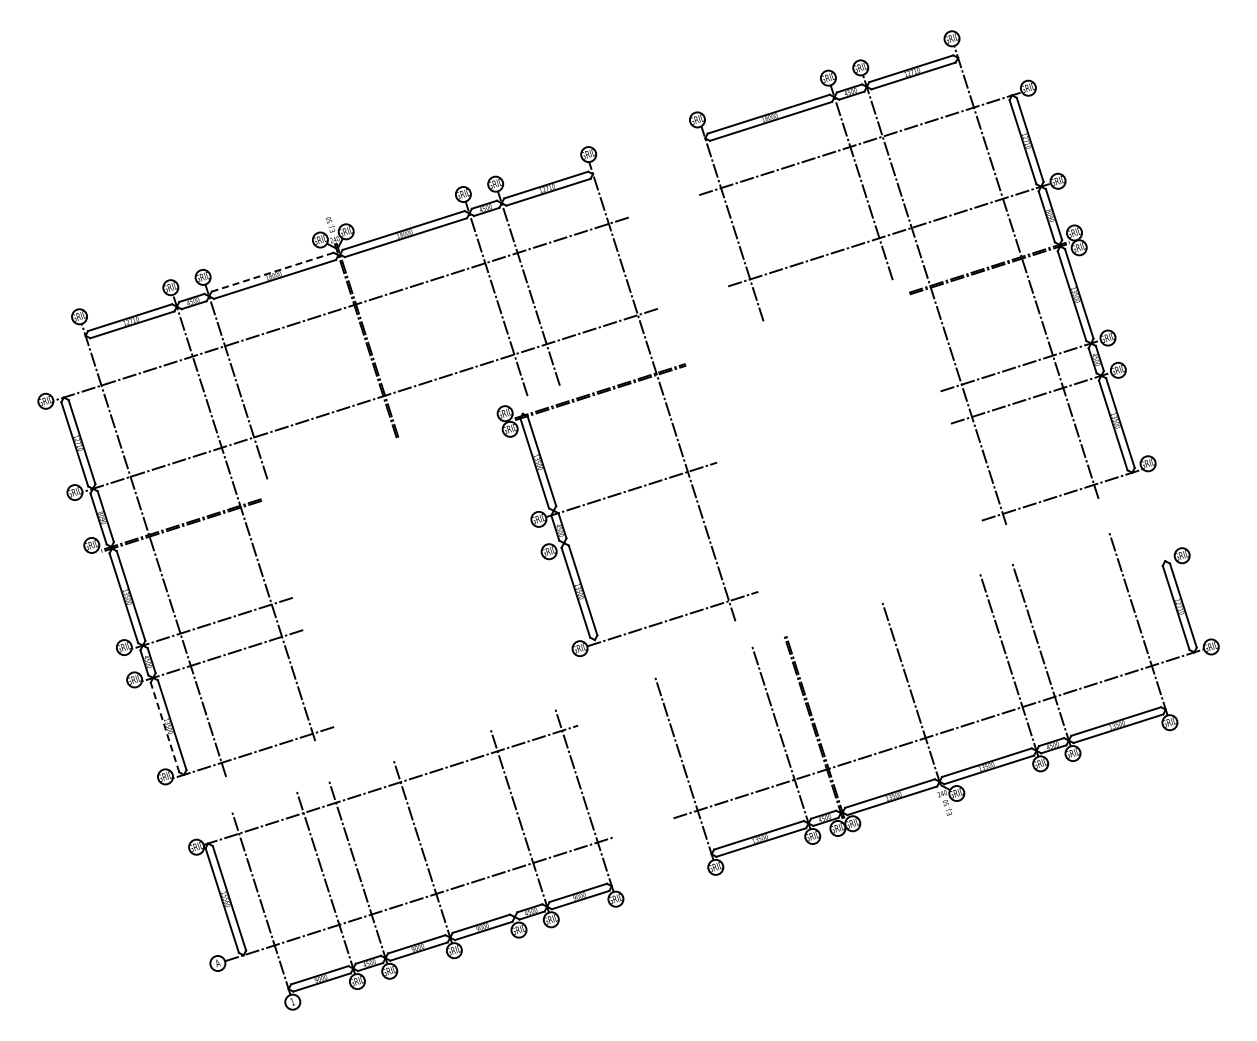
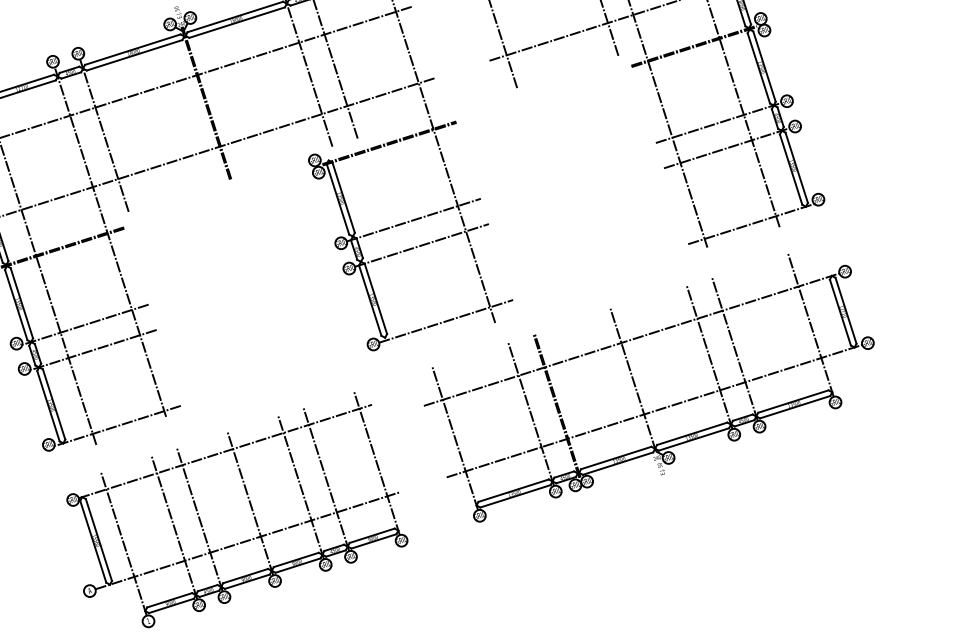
line: (273, 272) -> (133, 49), dashed -> solid
line: (641, 521) -> (421, 244), added
line: (909, 642) -> (631, 339), added
line: (164, 727) -> (48, 406), dashed -> solid
line: (486, 830) -> (300, 486), added

